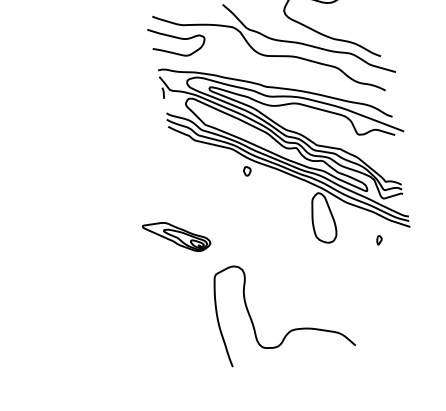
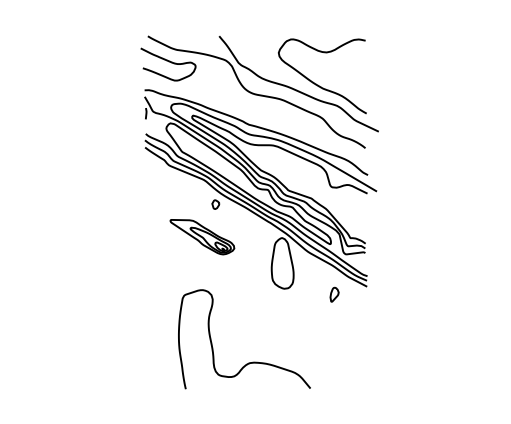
part: (177, 237) -> (202, 237), moved
part: (379, 240) -> (334, 294), size x1.67
curve: (290, 330) -> (248, 362), moved

